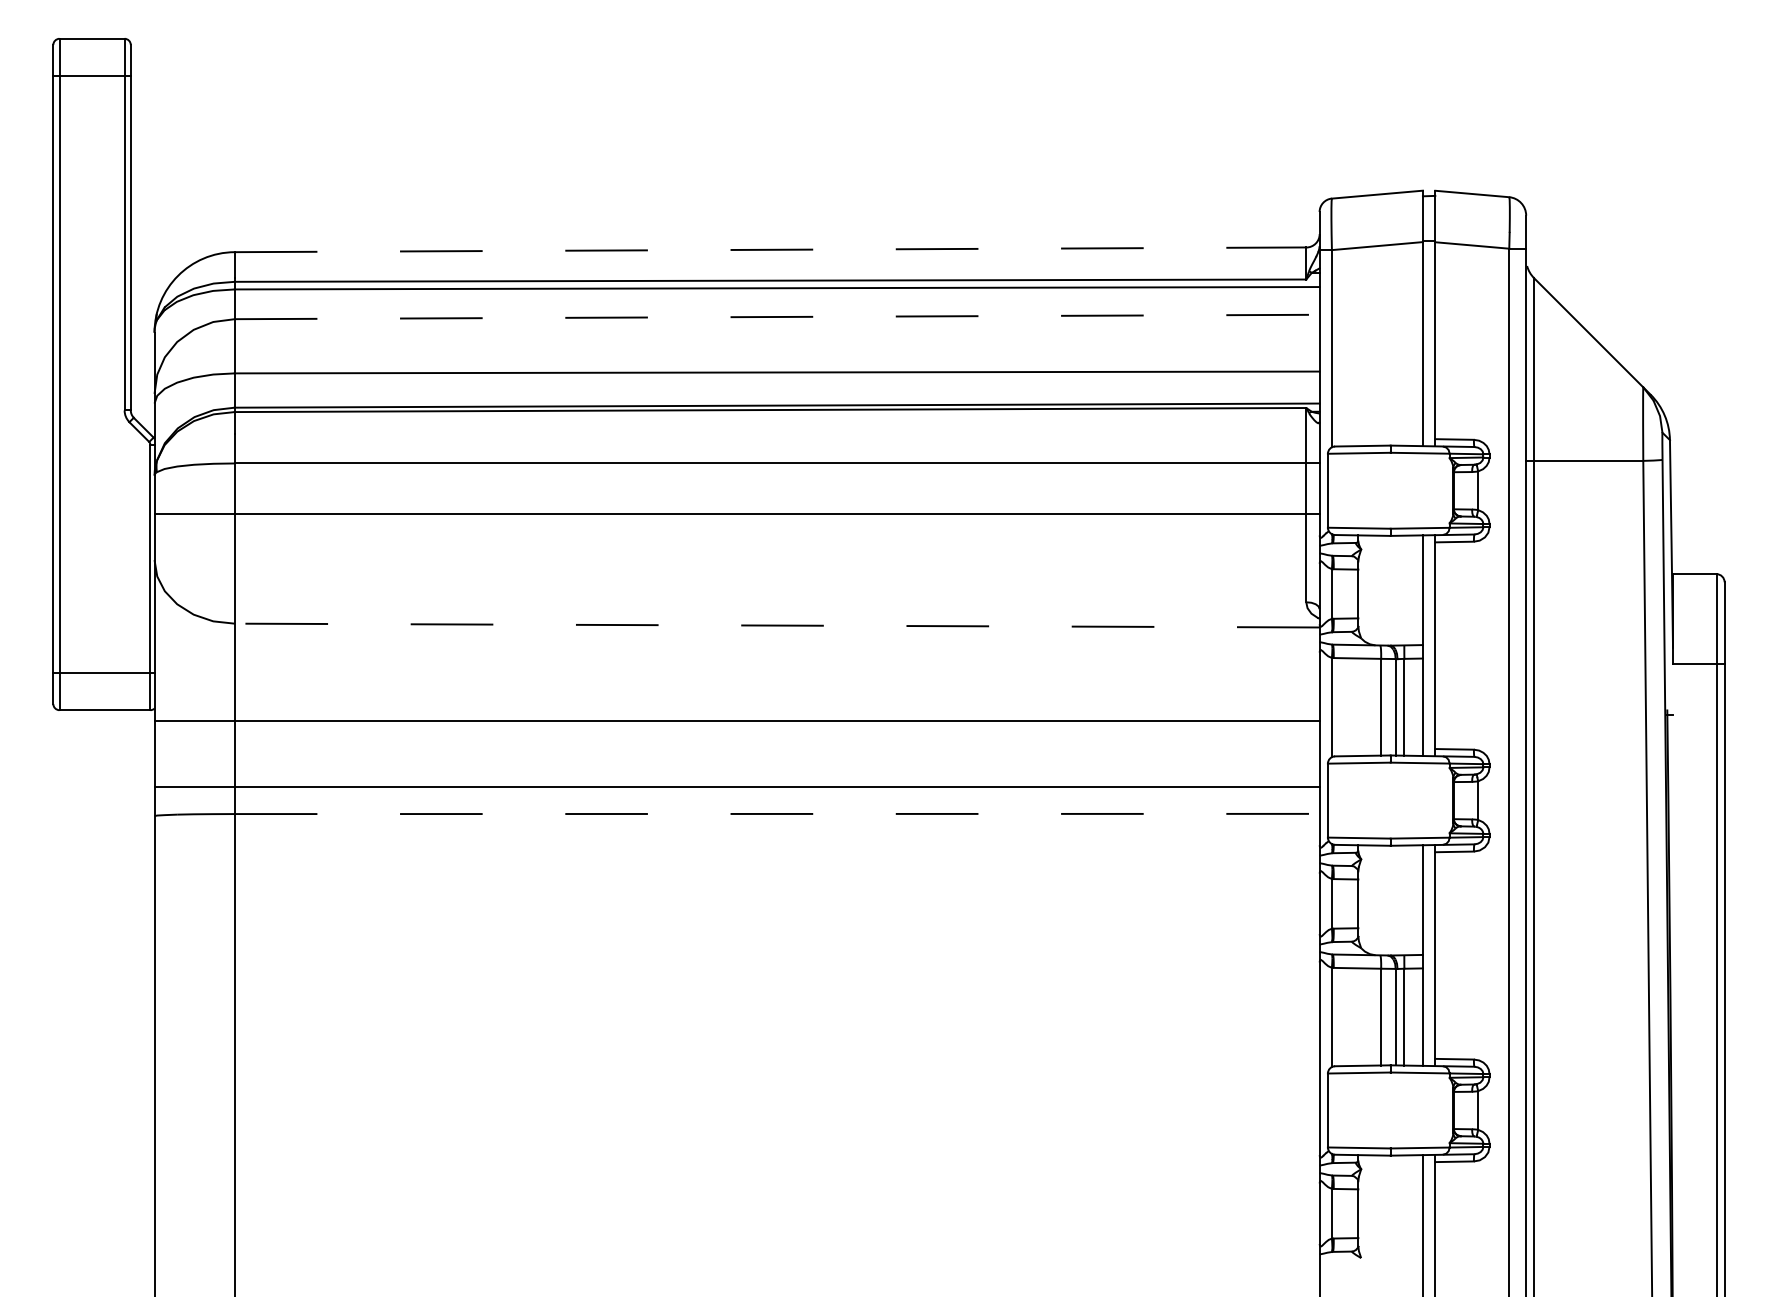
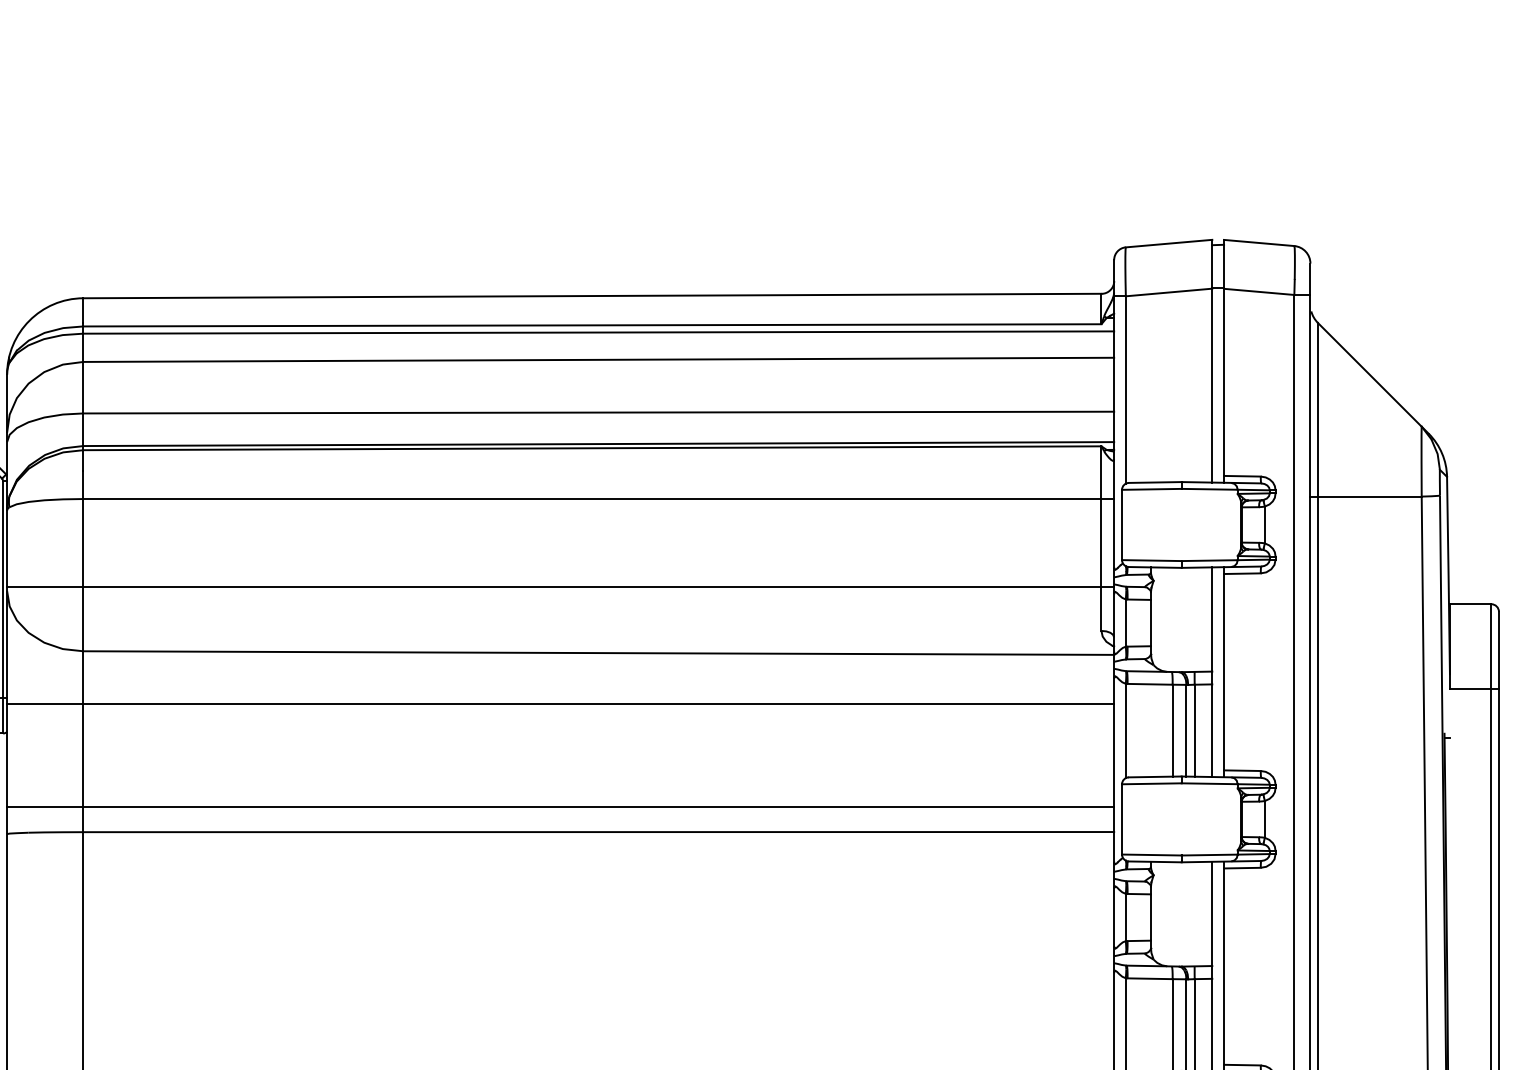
line: (770, 249) -> (592, 295), dashed -> solid
line: (777, 316) -> (599, 359), dashed -> solid
line: (736, 514) -> (560, 587), moved
line: (776, 625) -> (598, 653), dashed -> solid
line: (736, 720) -> (560, 703), moved
line: (777, 813) -> (599, 831), dashed -> solid

